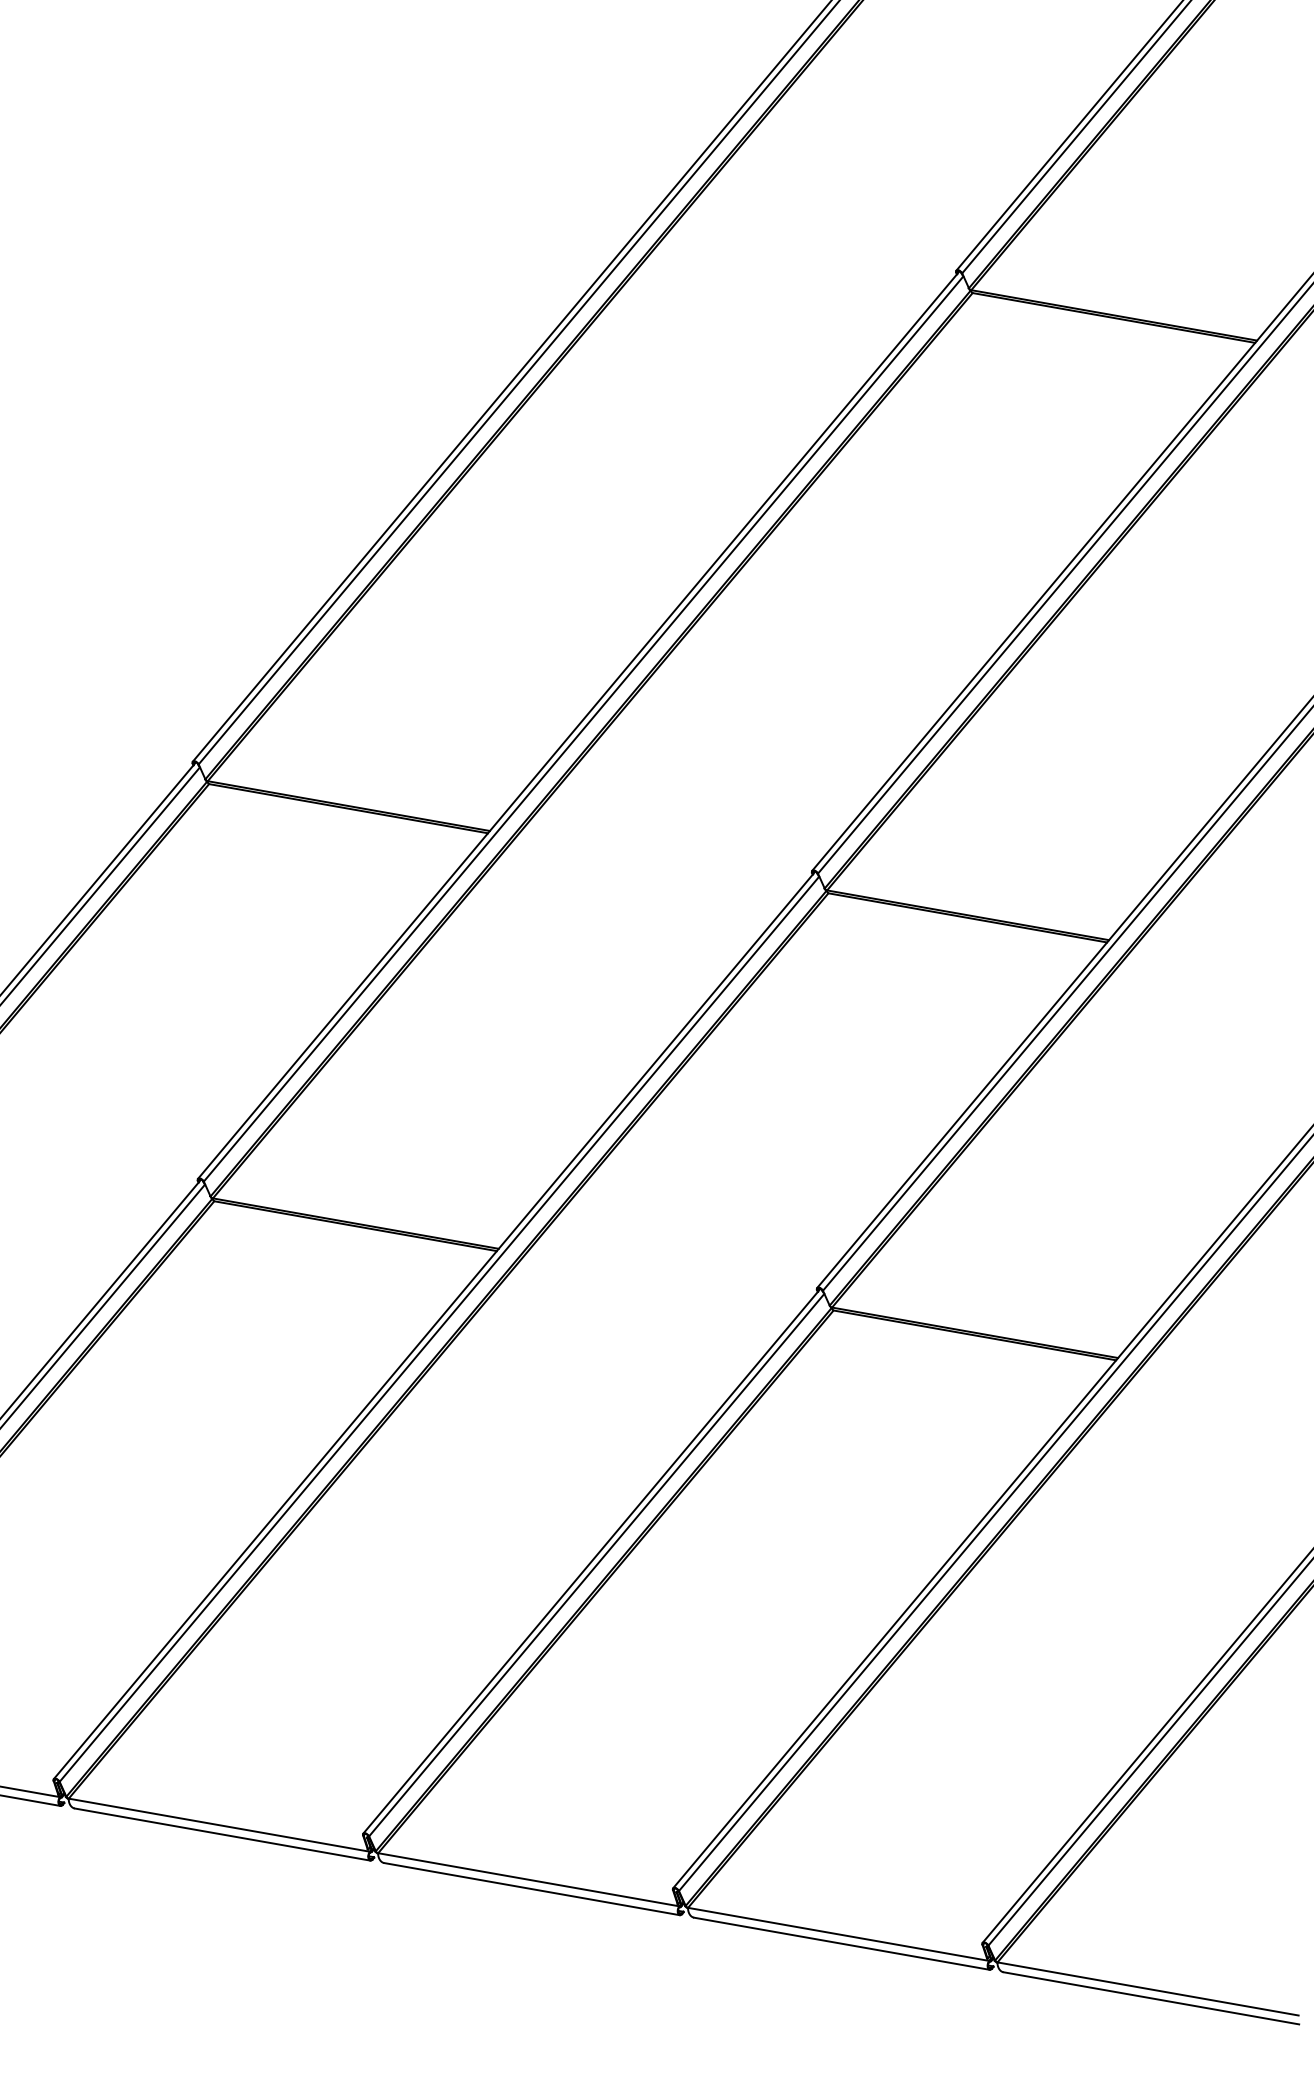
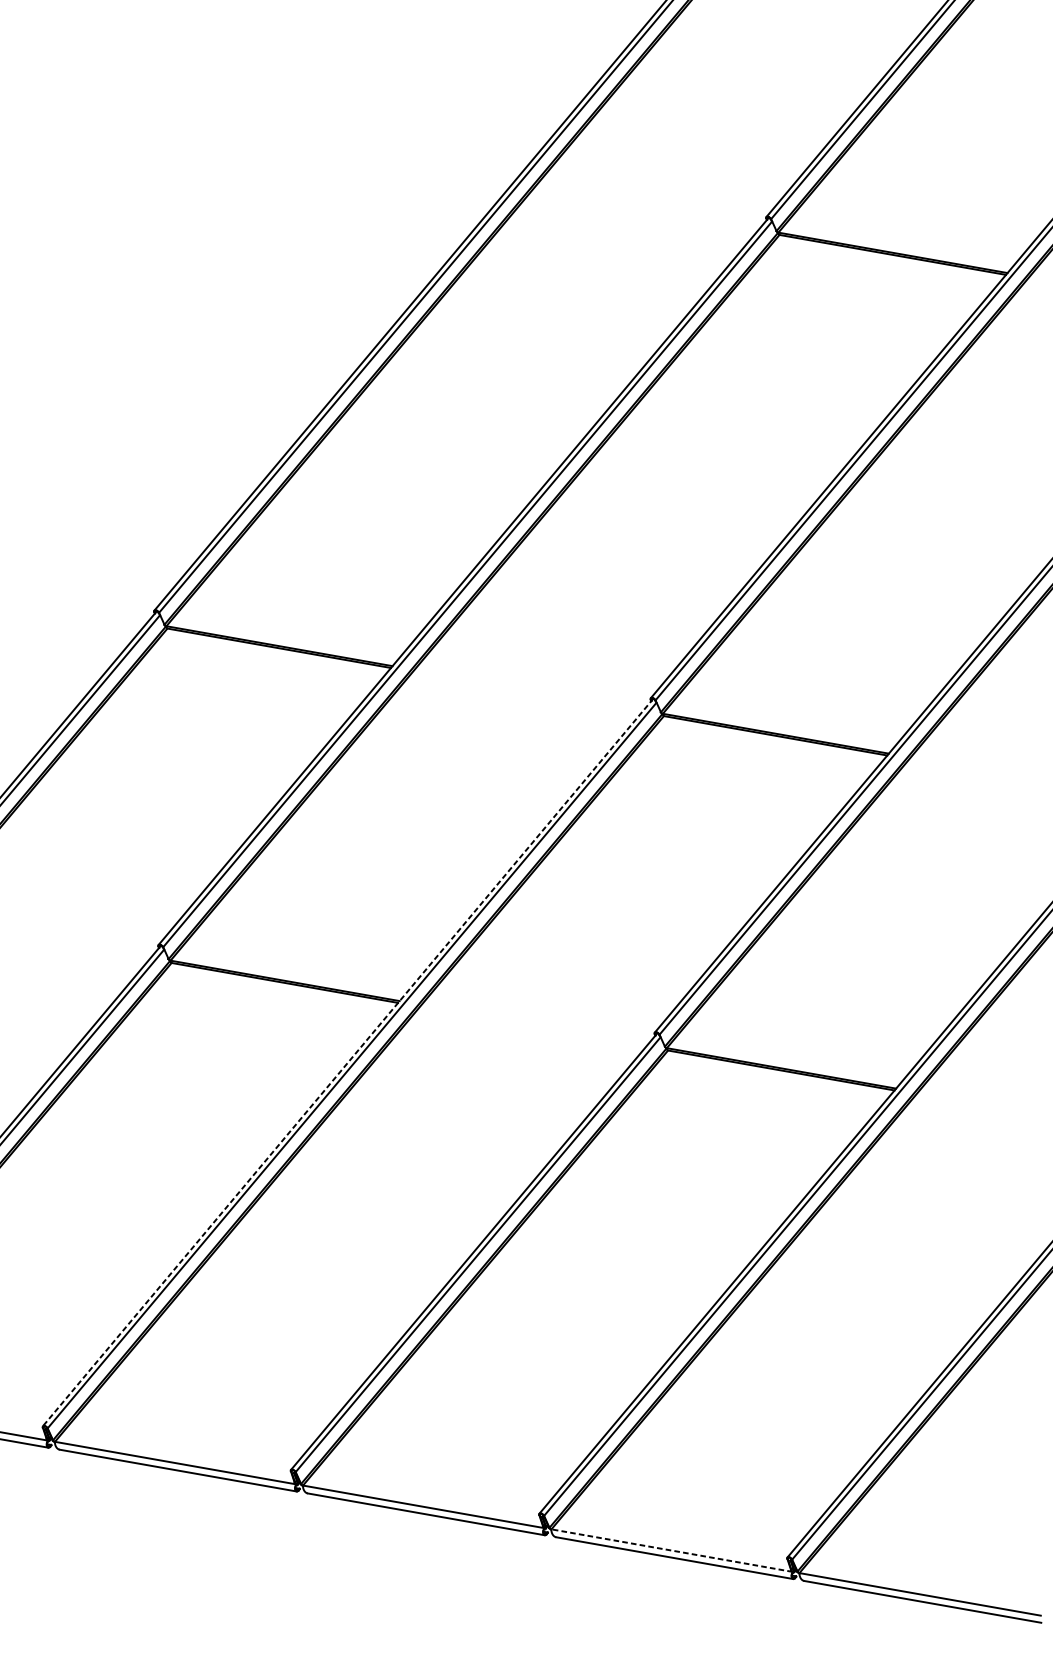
line: (434, 1325) -> (348, 1062), solid -> dashed
line: (838, 1934) -> (671, 1550), solid -> dashed

